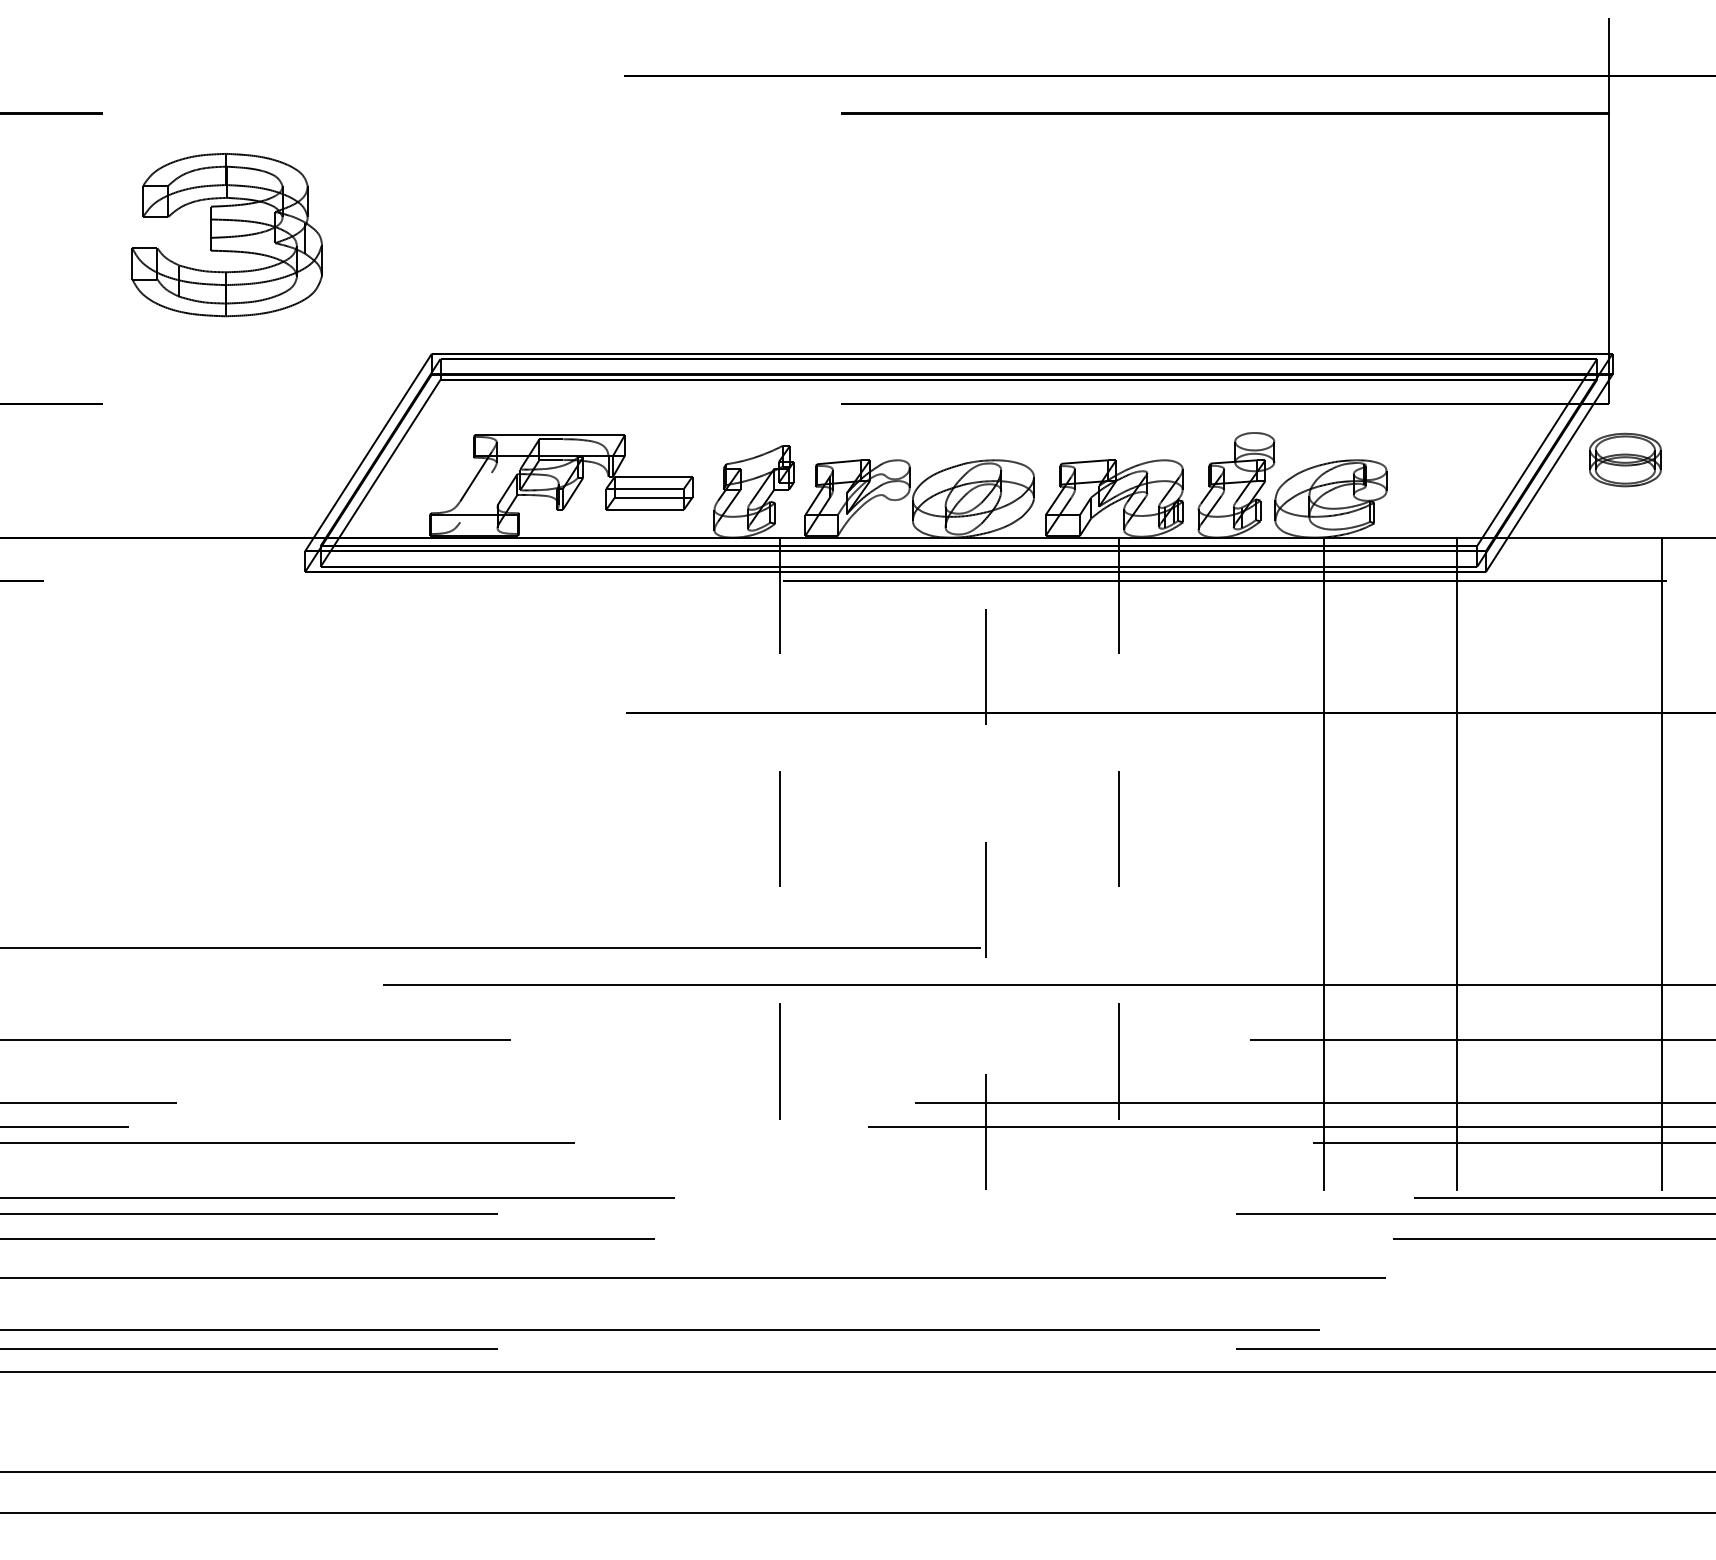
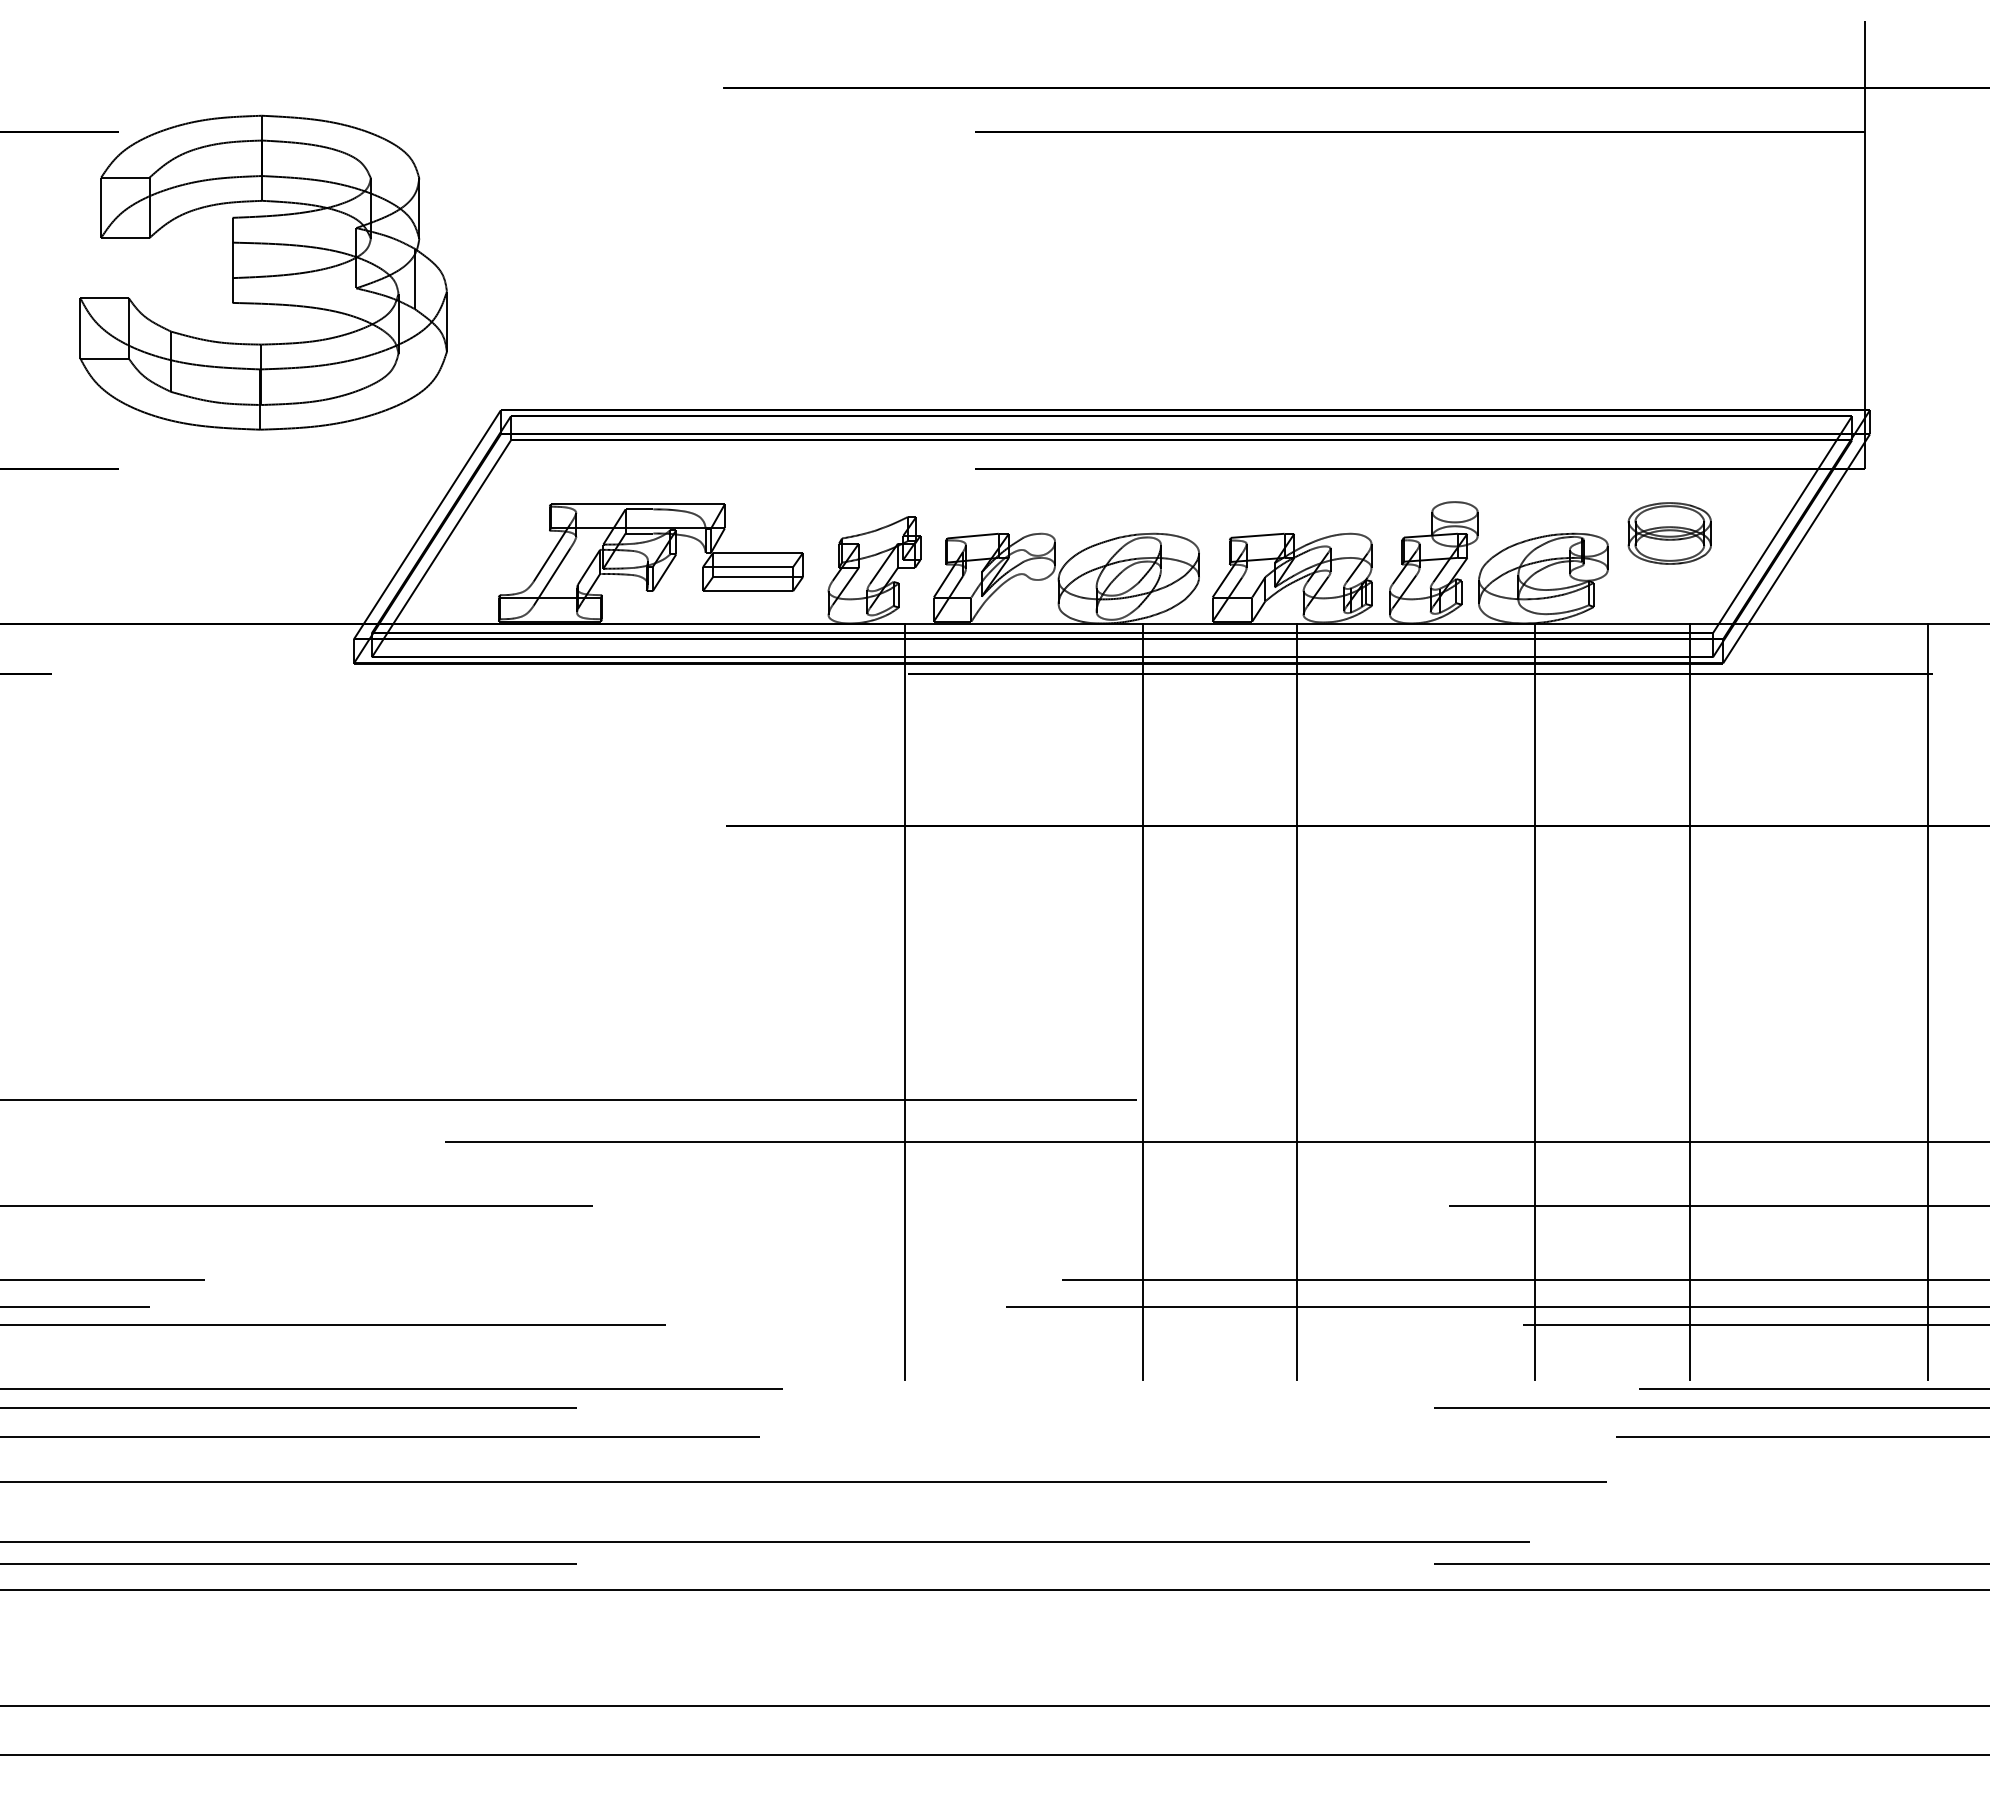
part: (227, 234) -> (263, 272), size x1.67
part: (1625, 460) -> (1669, 533), moved
line: (475, 497) -> (551, 576), added
line: (985, 863) -> (1142, 1001), dashed -> solid
line: (779, 864) -> (904, 1002), dashed -> solid
line: (1118, 864) -> (1297, 1002), dashed -> solid

